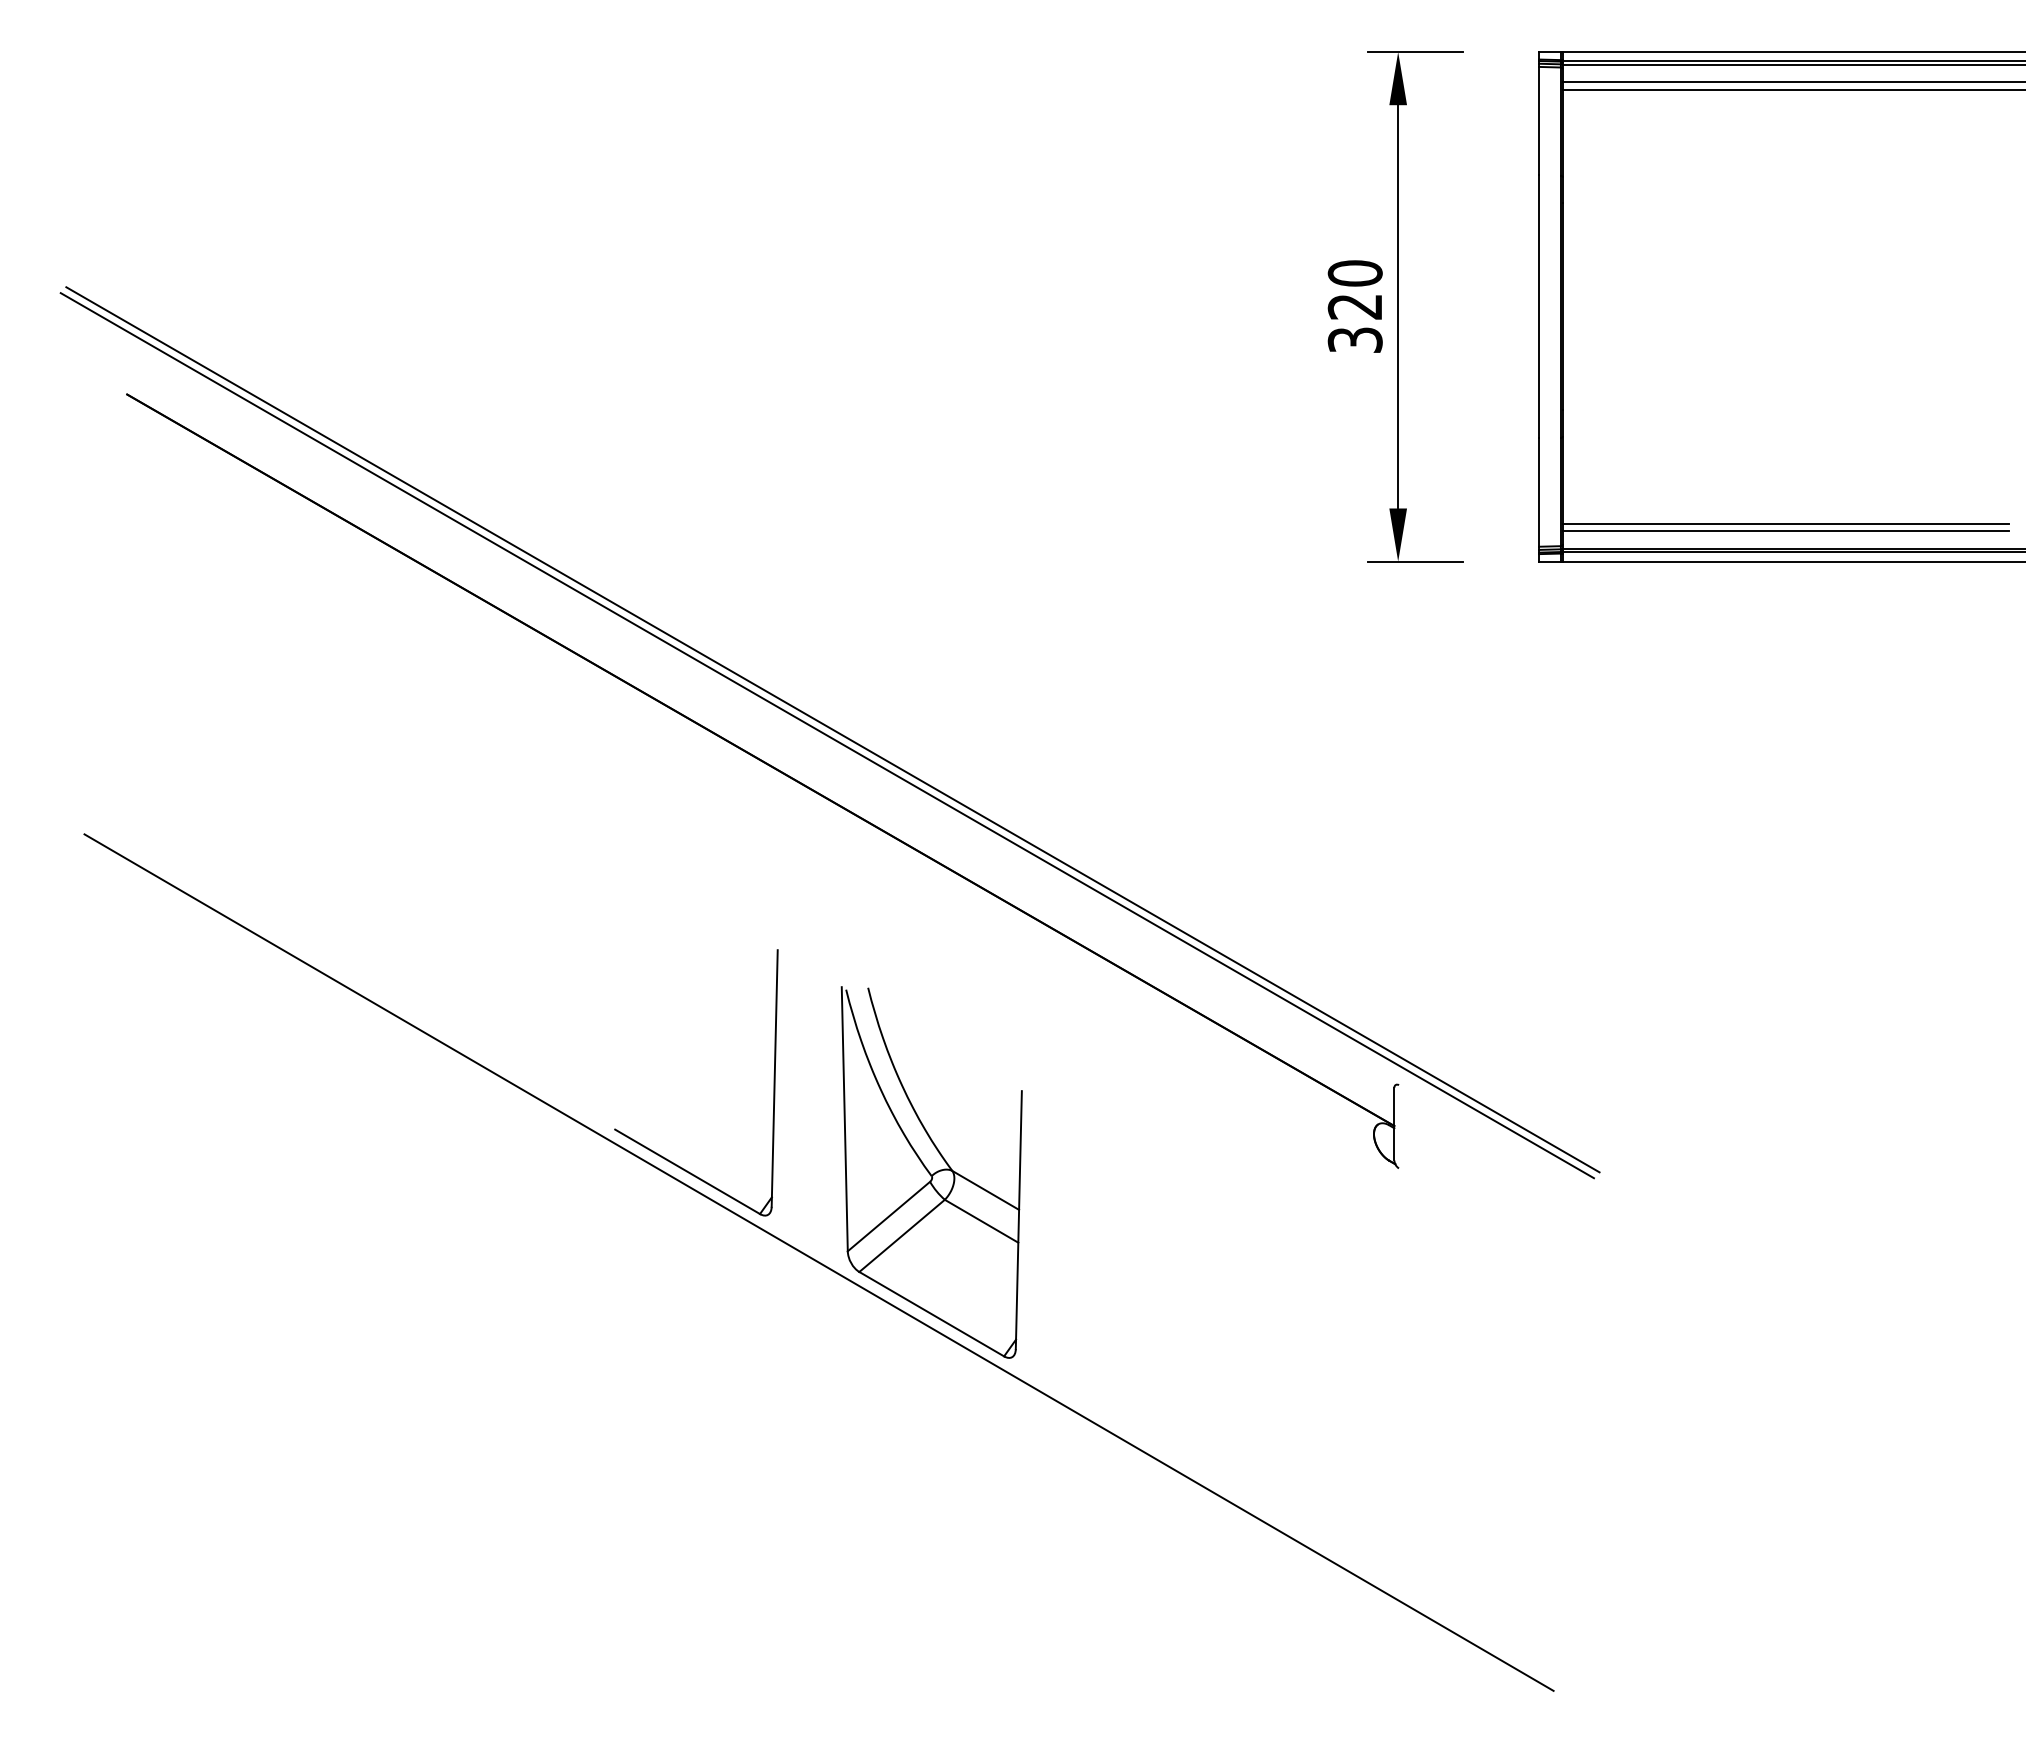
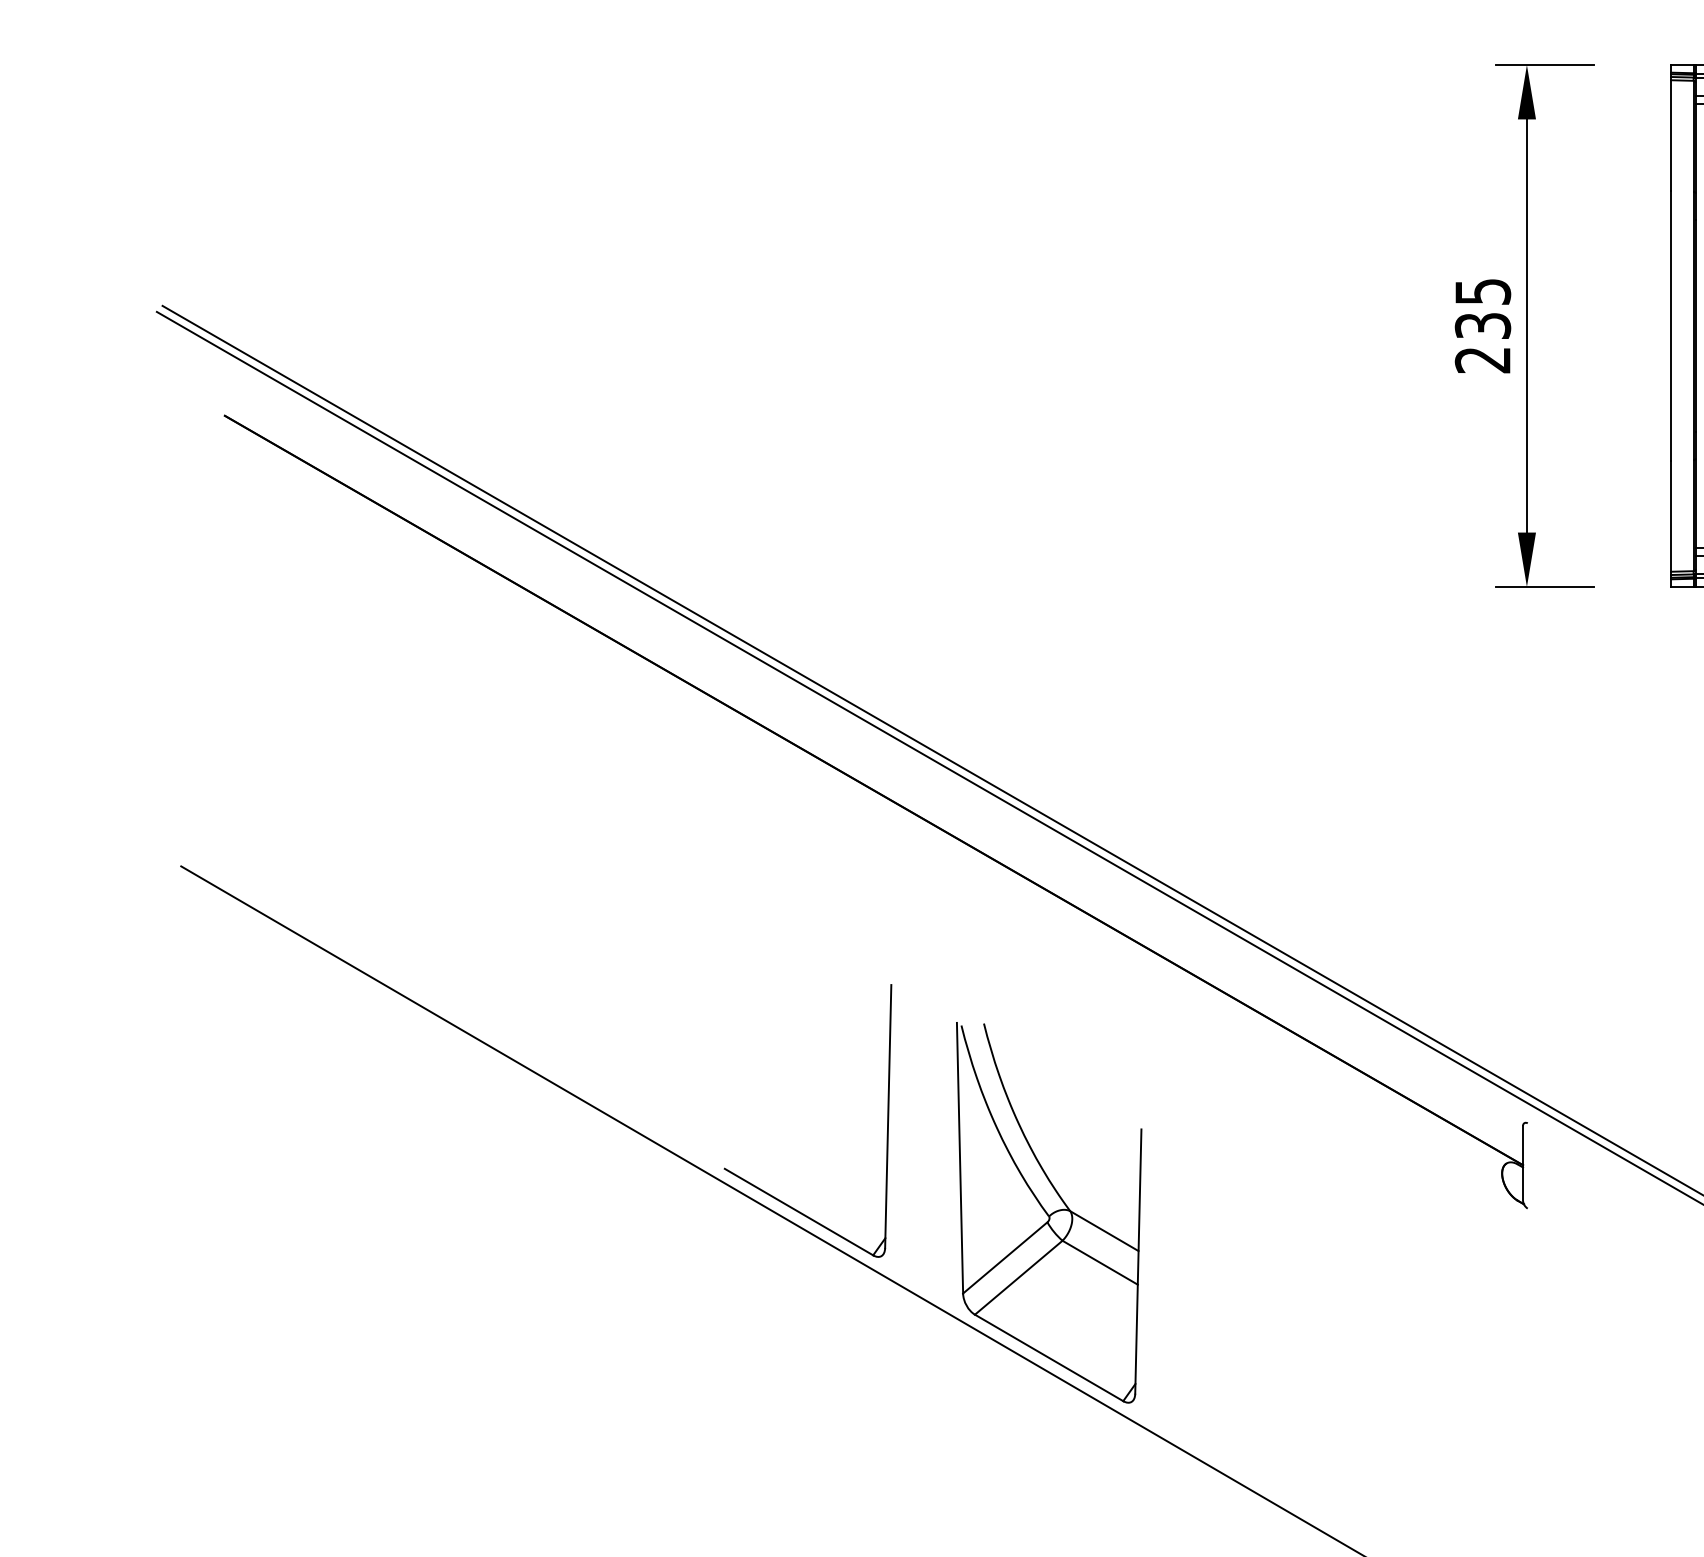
text: (1354, 306) -> (1482, 325), 320 -> 235

